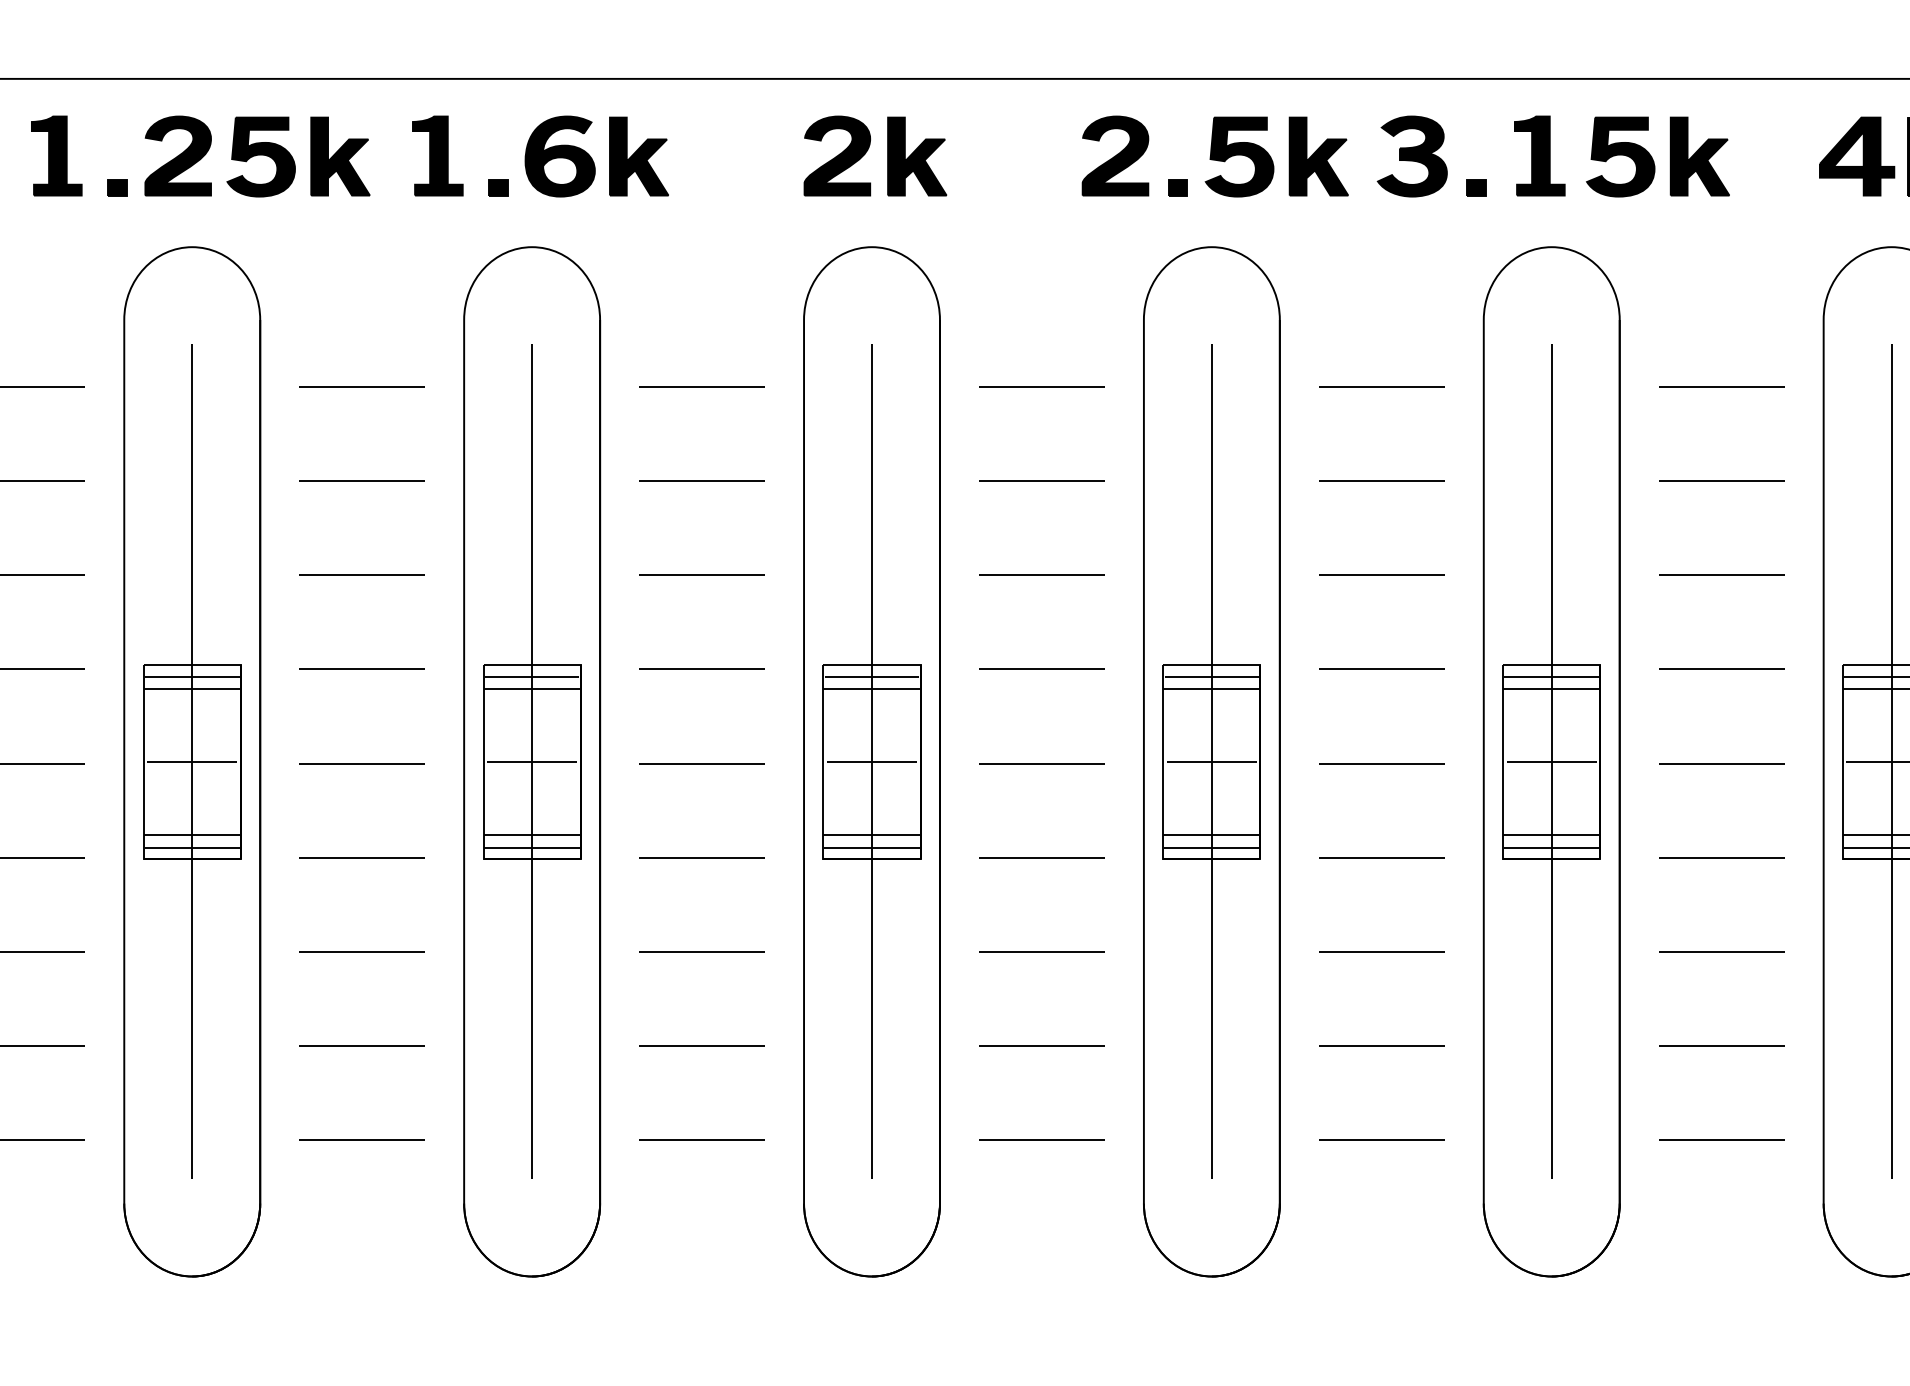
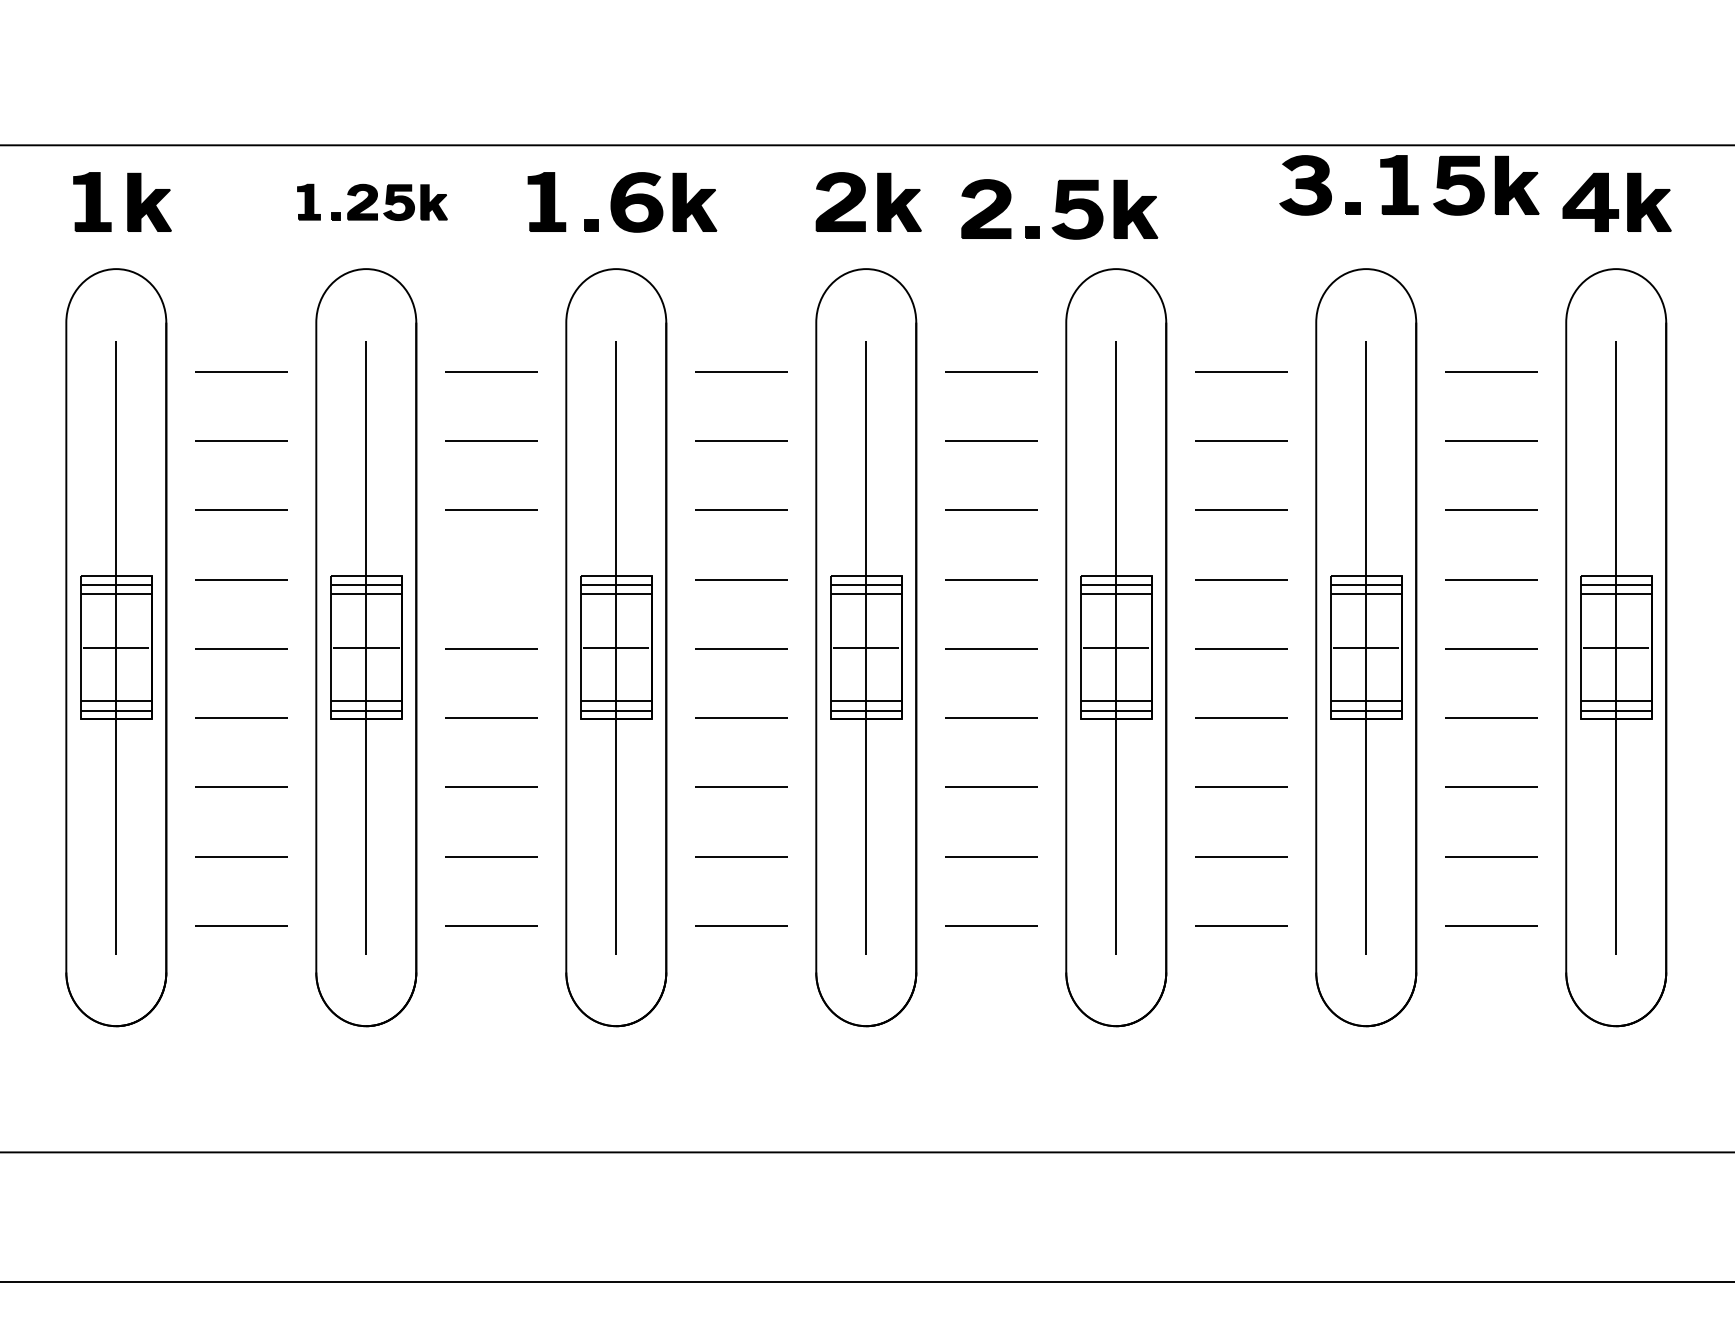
part: (200, 156) -> (372, 202), size x0.6
part: (1214, 156) -> (1059, 209), moved
part: (1553, 156) -> (1409, 185), moved
line: (362, 669) -> (491, 579), removed

